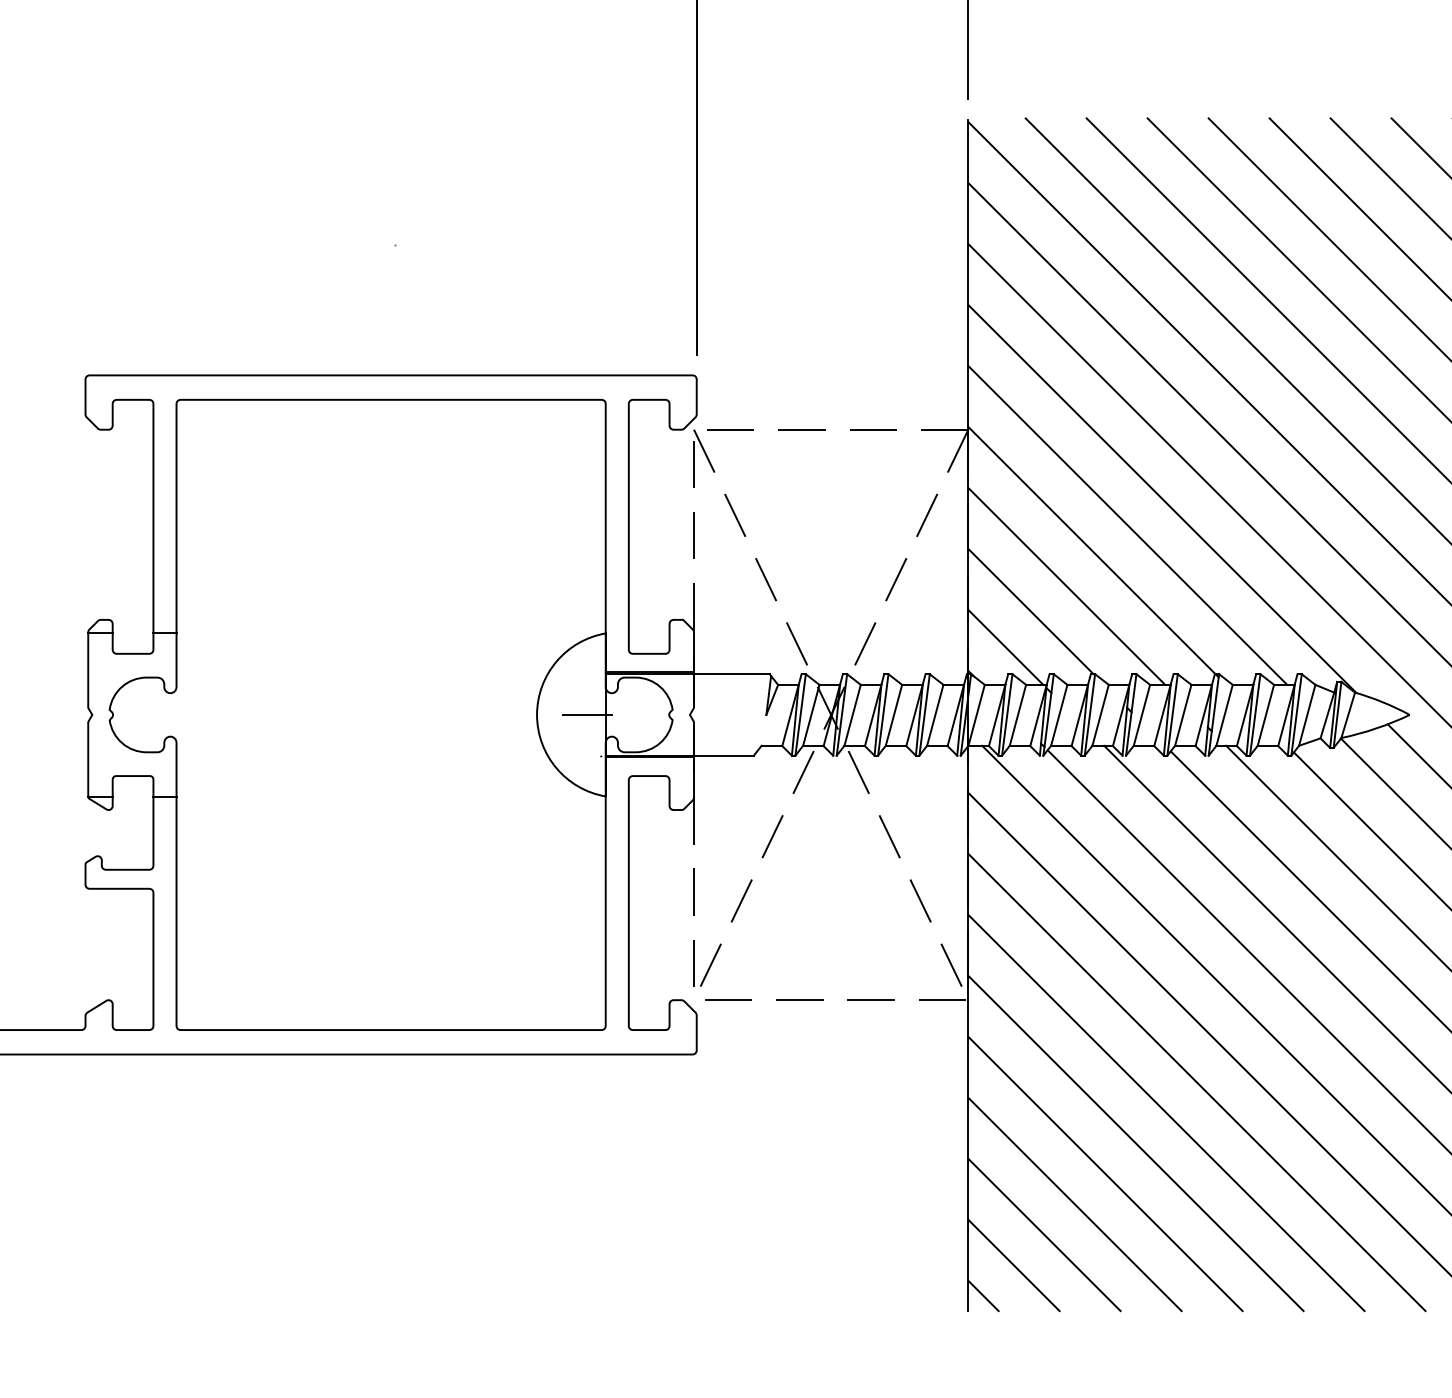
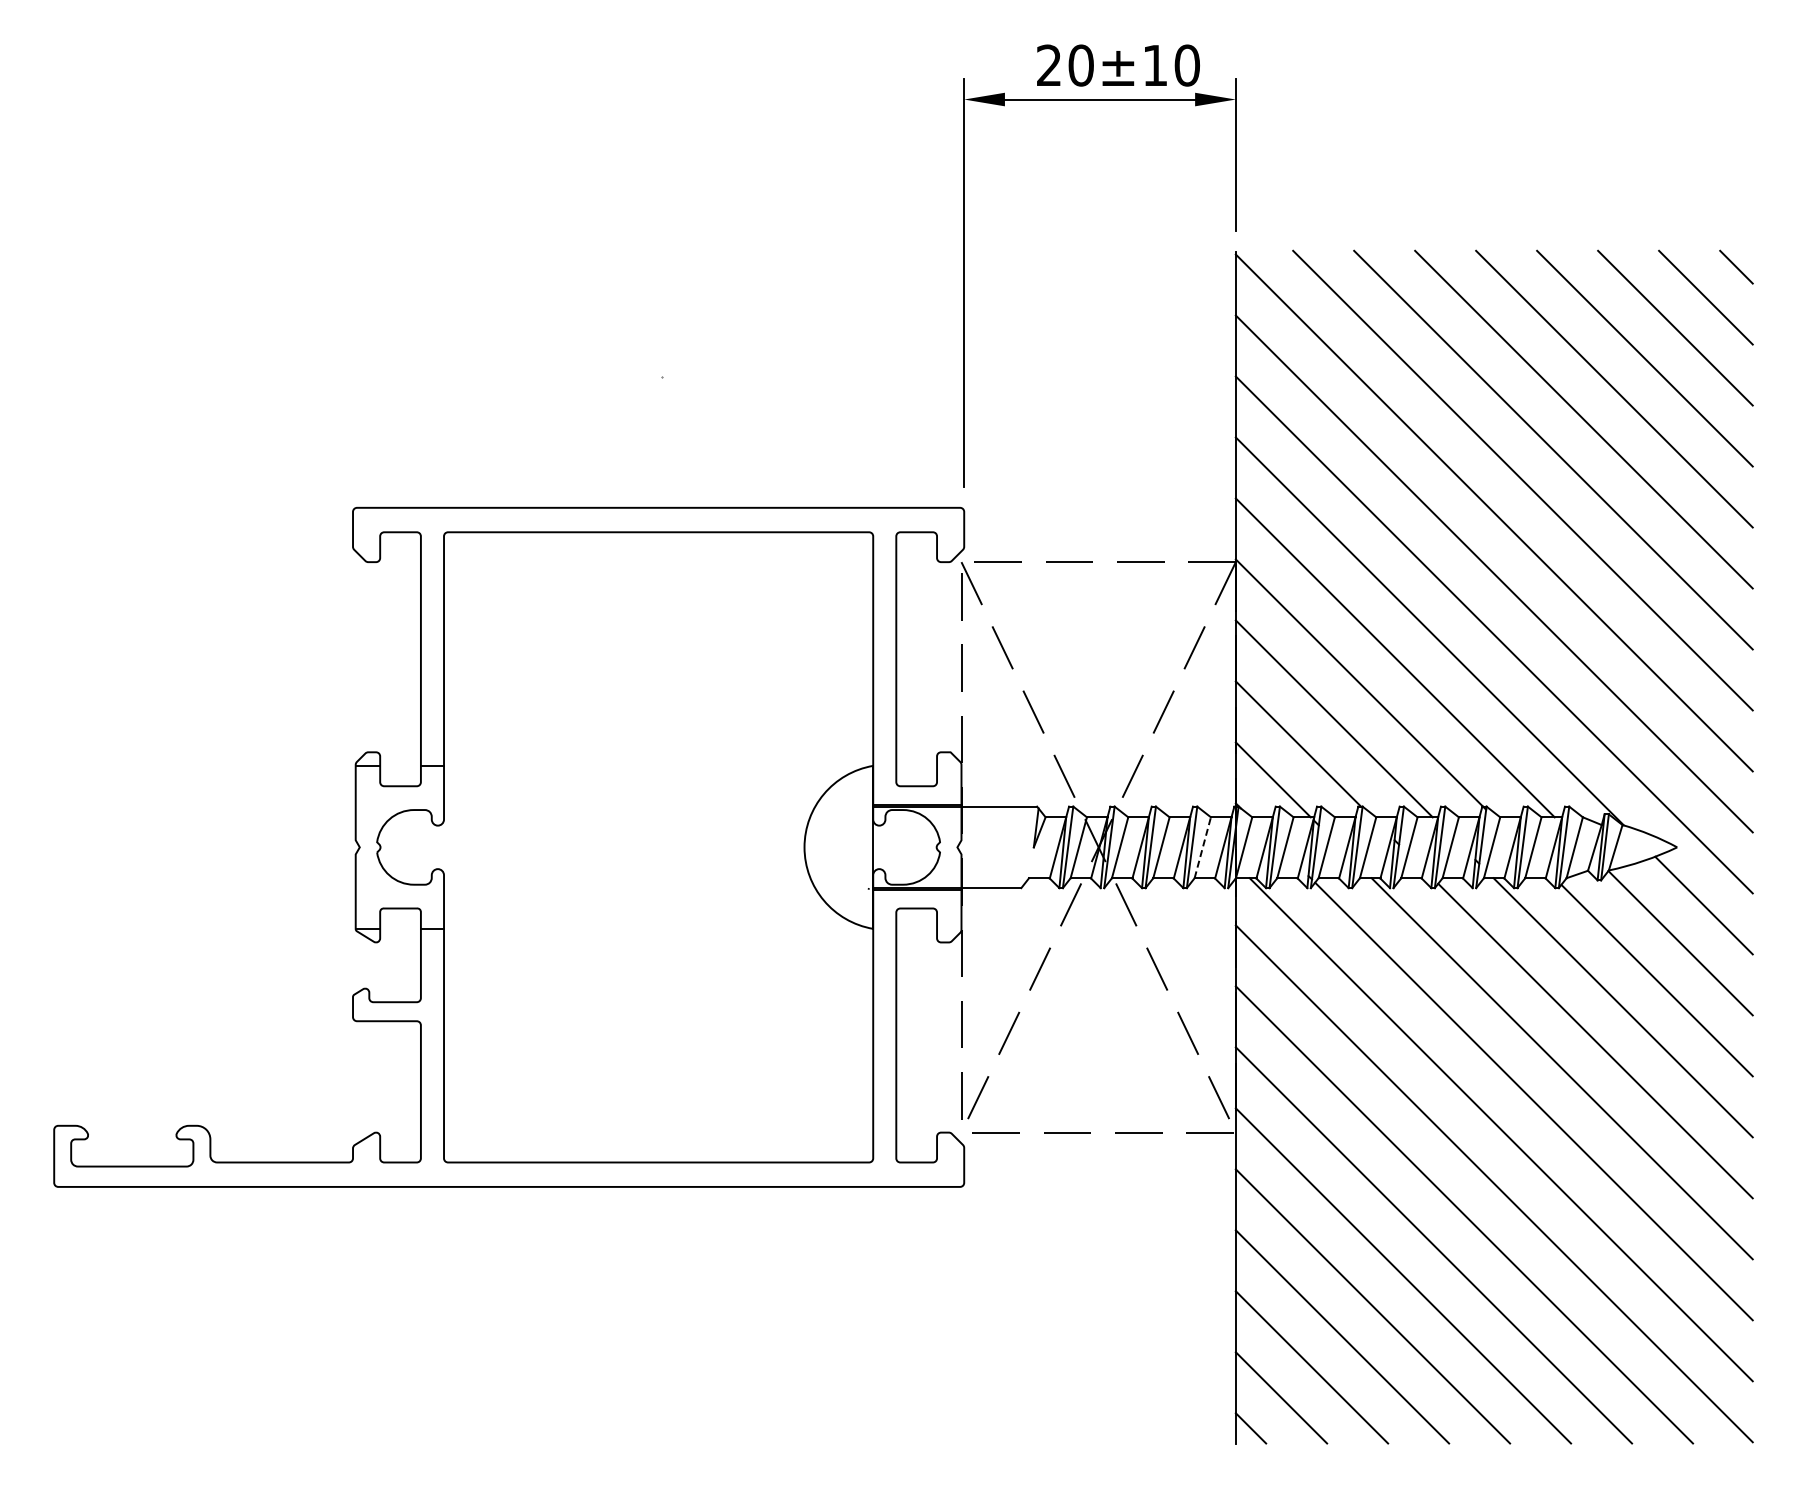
line: (587, 715) -> (854, 847), removed
line: (935, 715) -> (1202, 847), solid -> dashed

